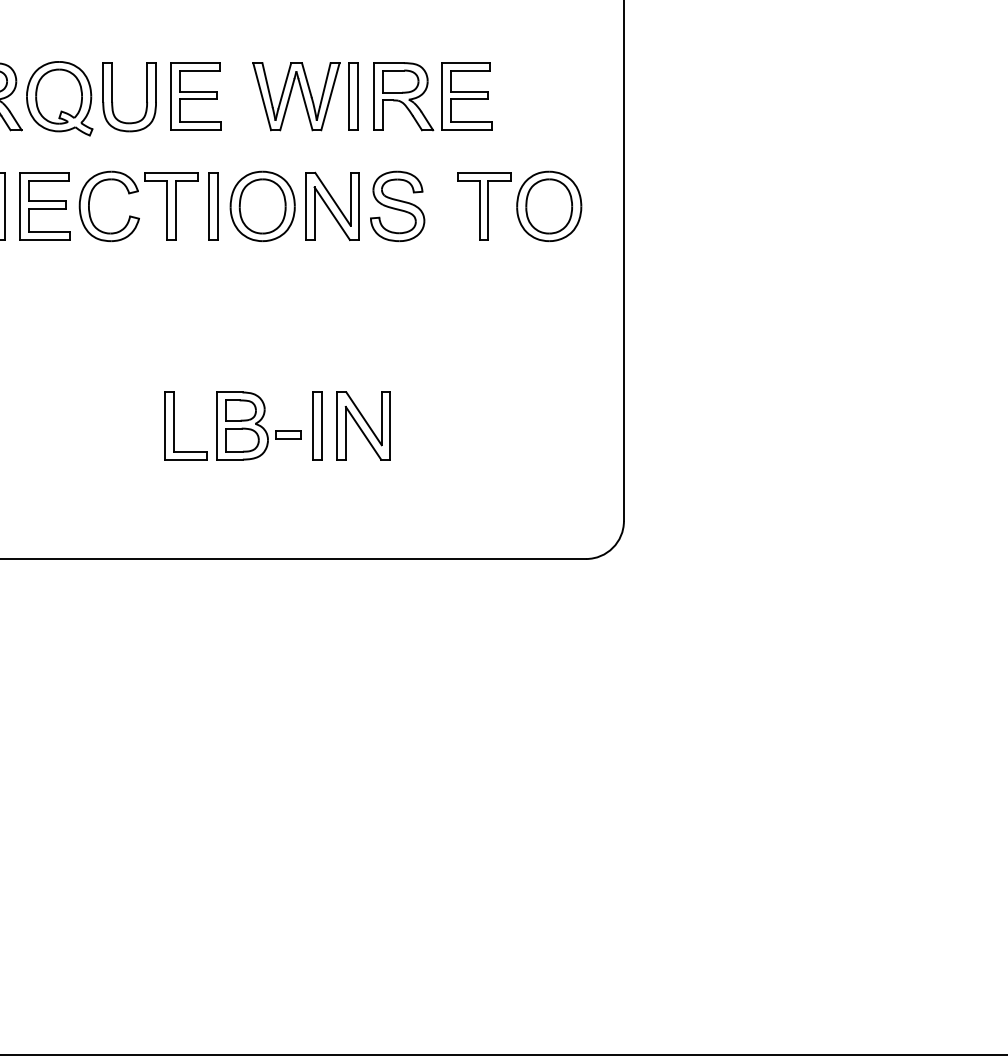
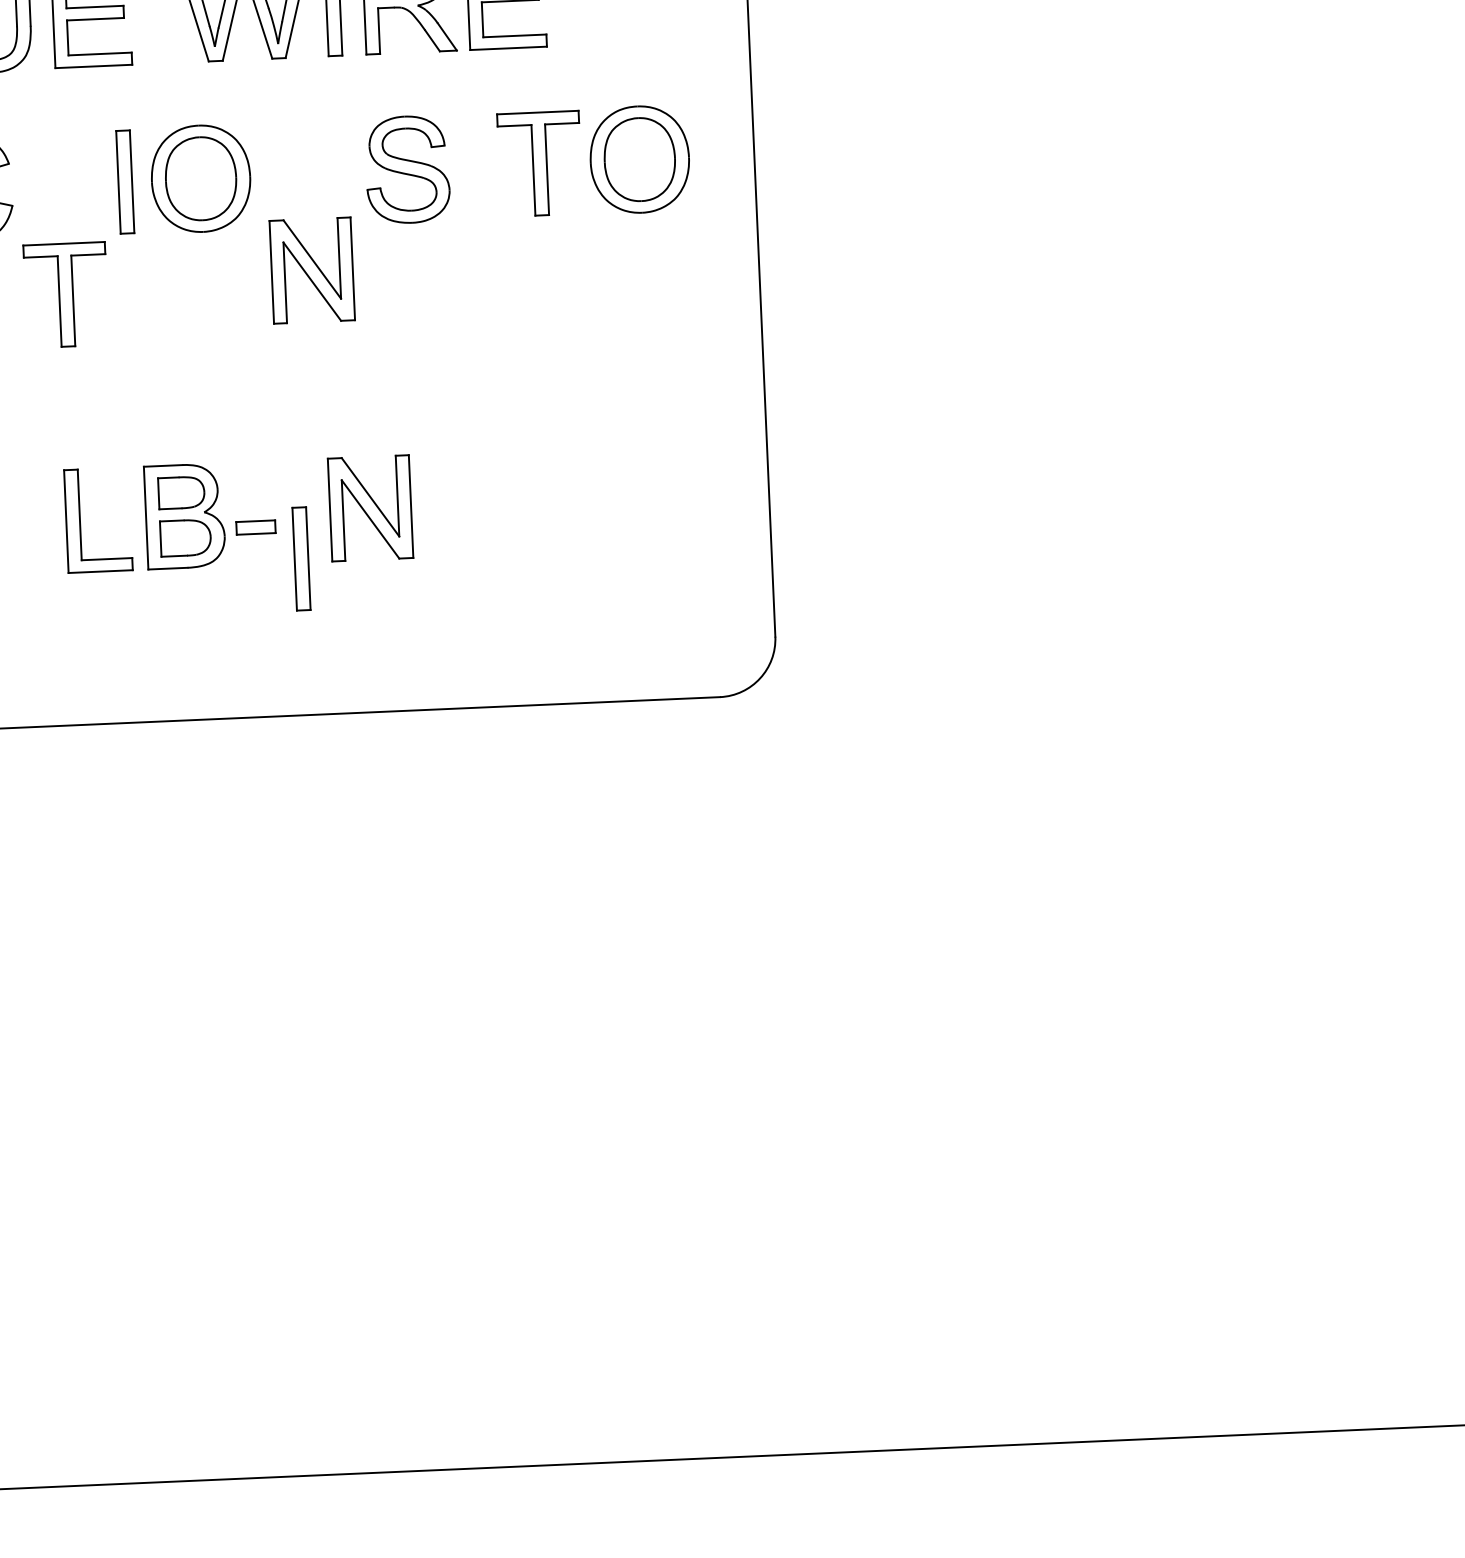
part: (332, 205) -> (312, 269), moved
part: (171, 206) -> (66, 295), moved
part: (317, 425) -> (301, 558), moved

